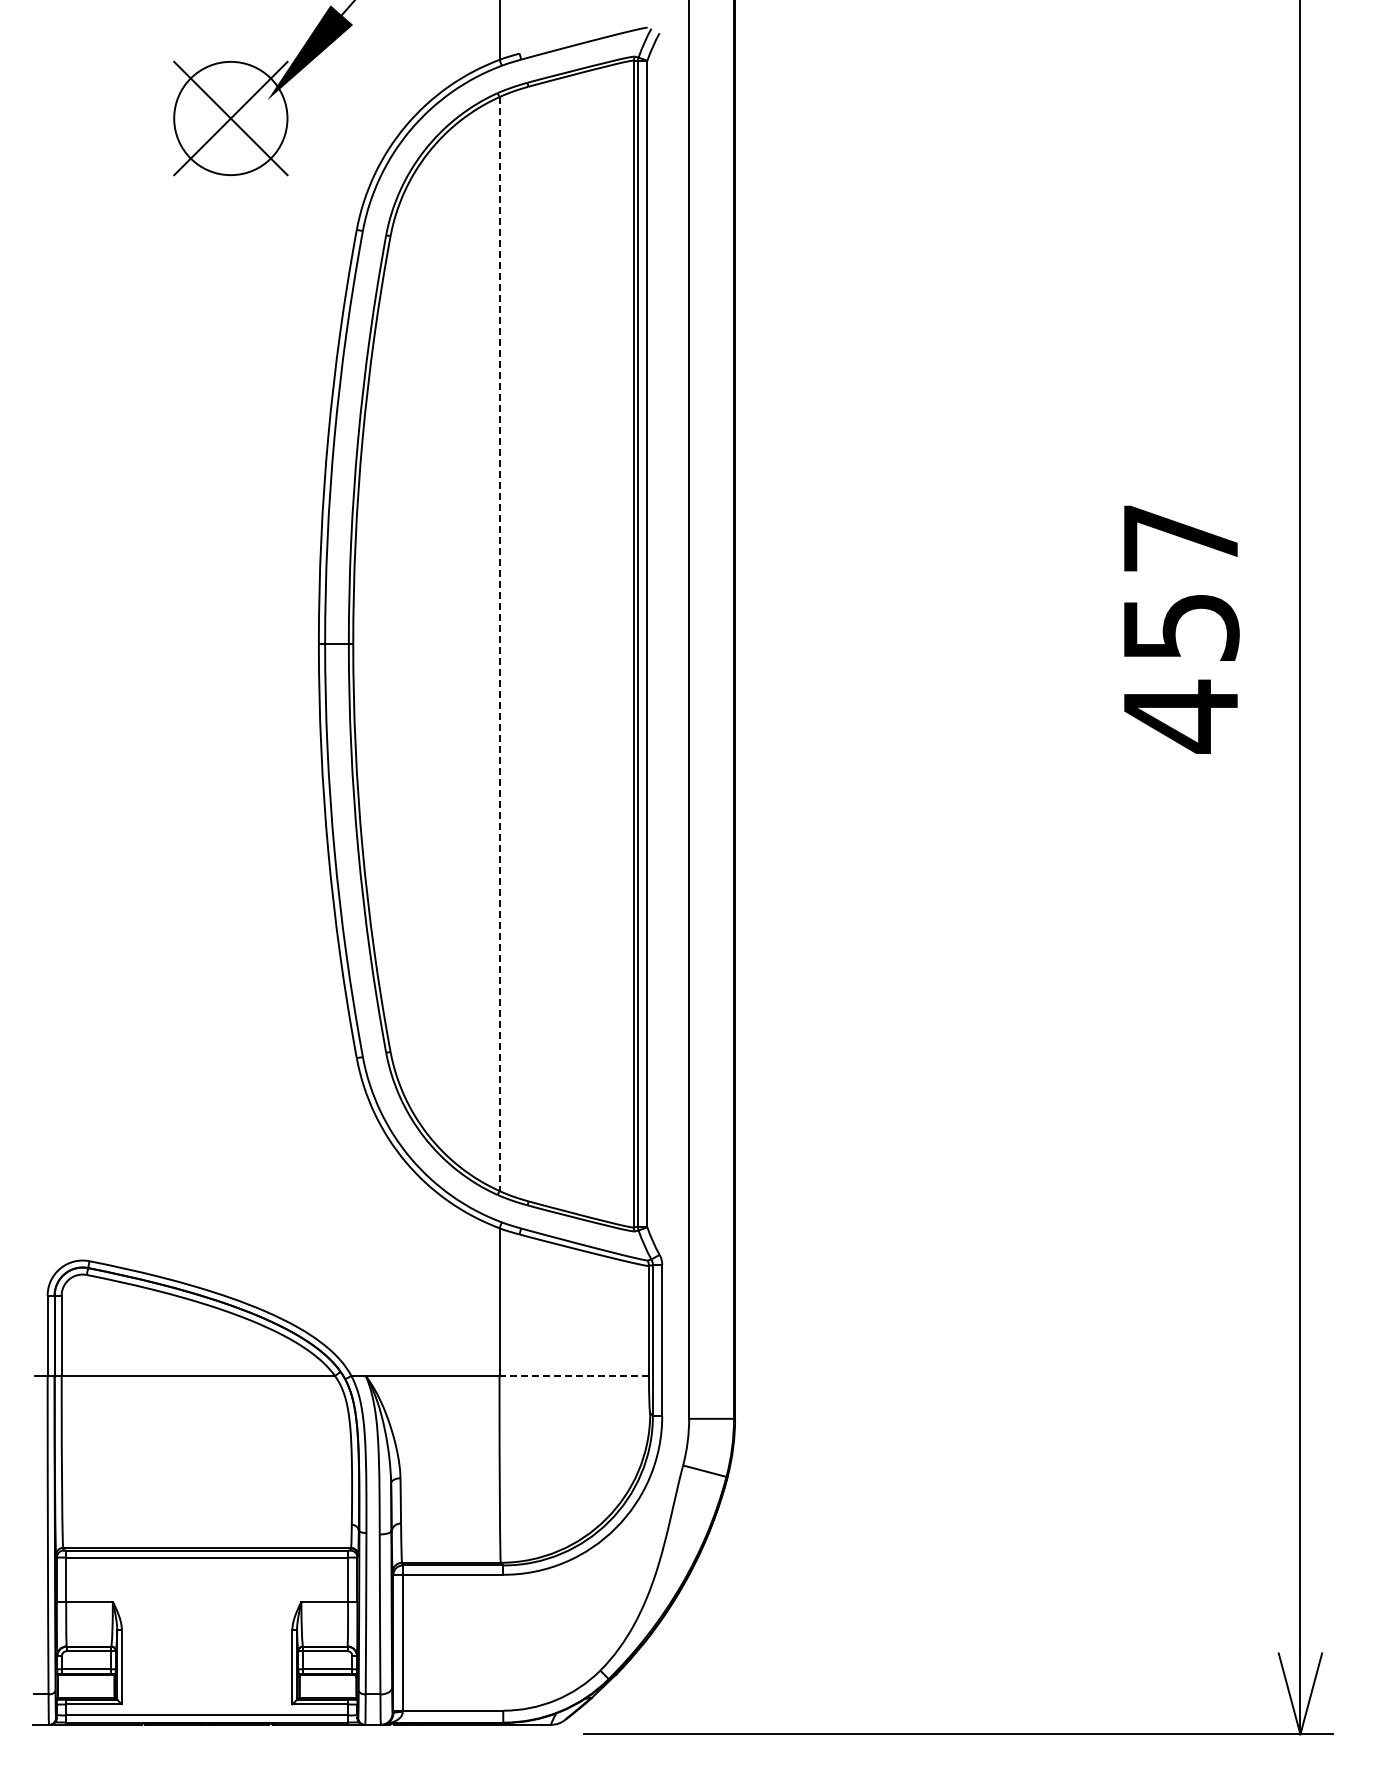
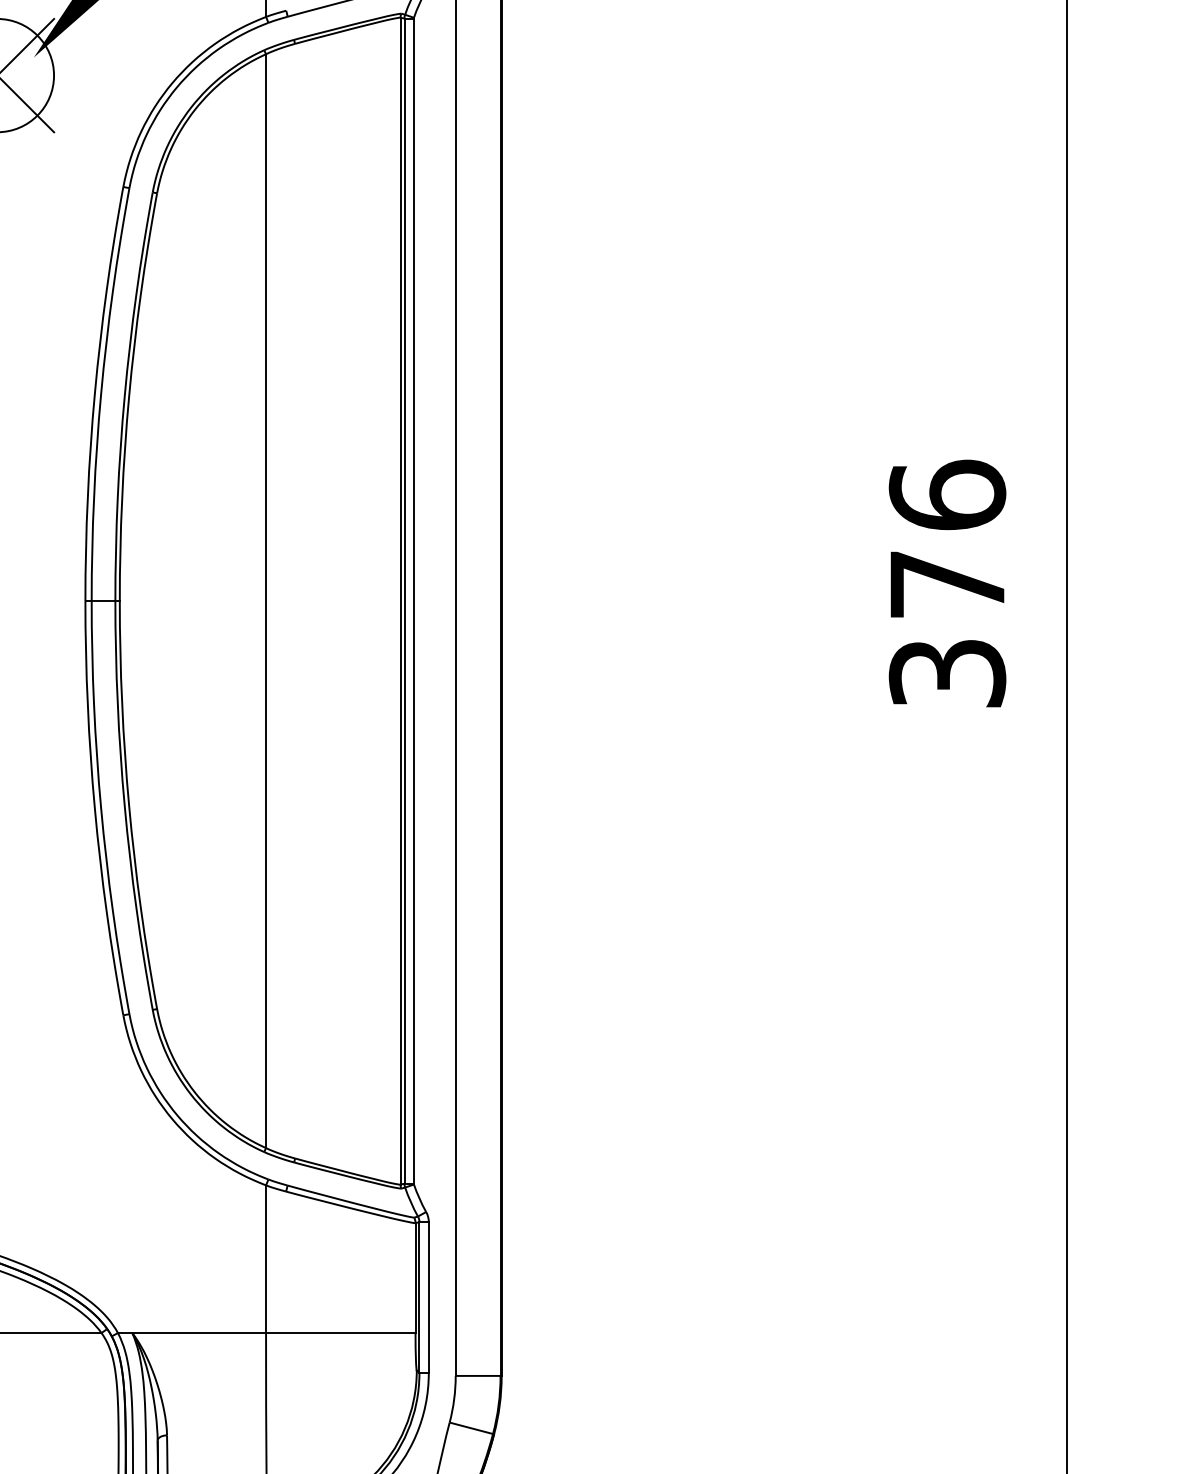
text: (1180, 627) -> (947, 584), 457 -> 376
line: (499, 644) -> (266, 601), dashed -> solid
line: (574, 1375) -> (341, 1332), dashed -> solid

